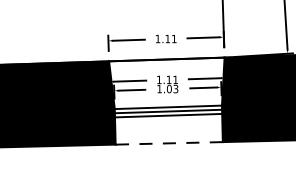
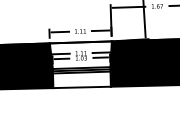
line: (169, 143) -> (82, 87), dashed -> solid

